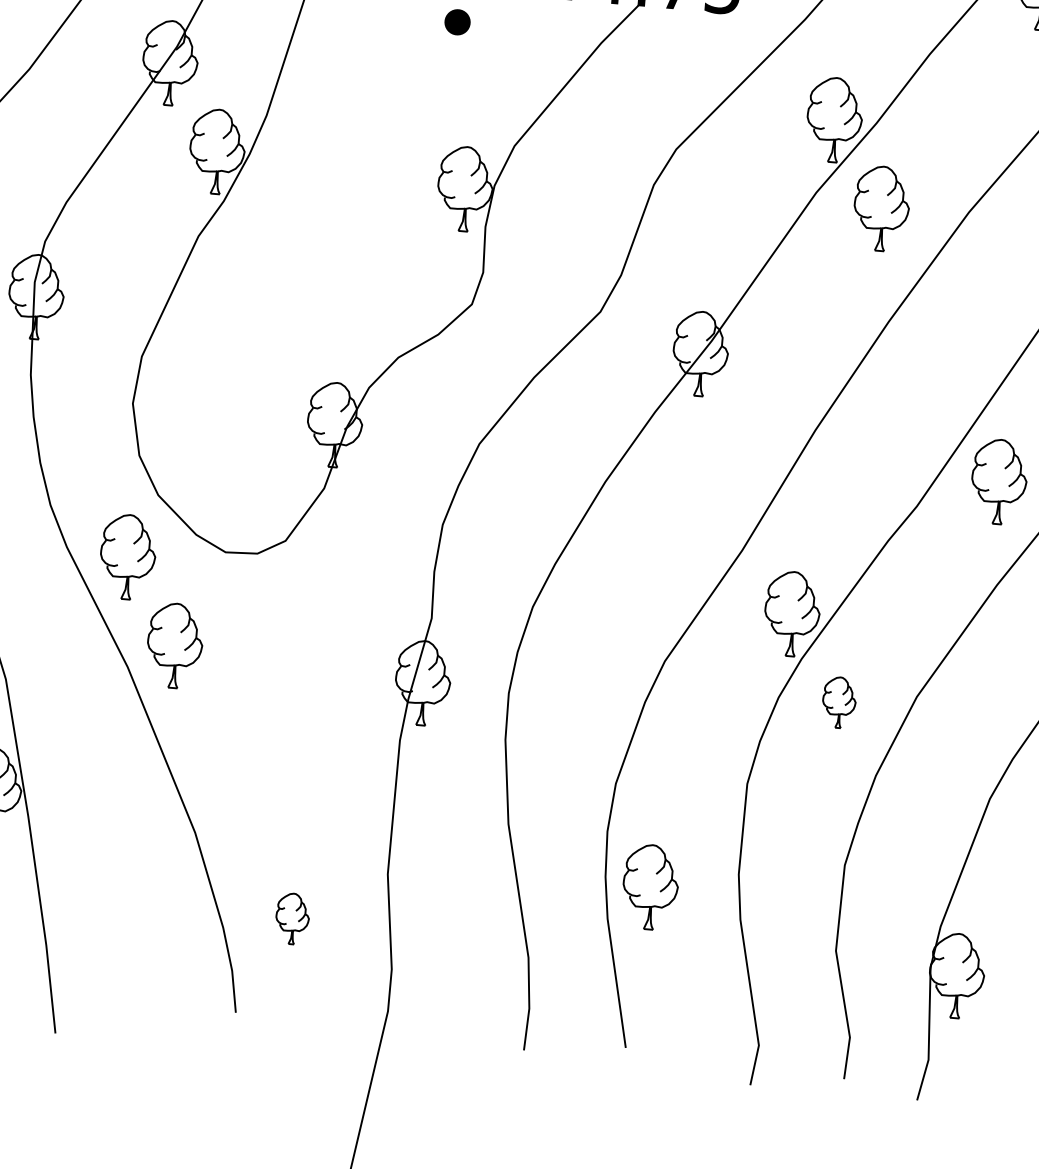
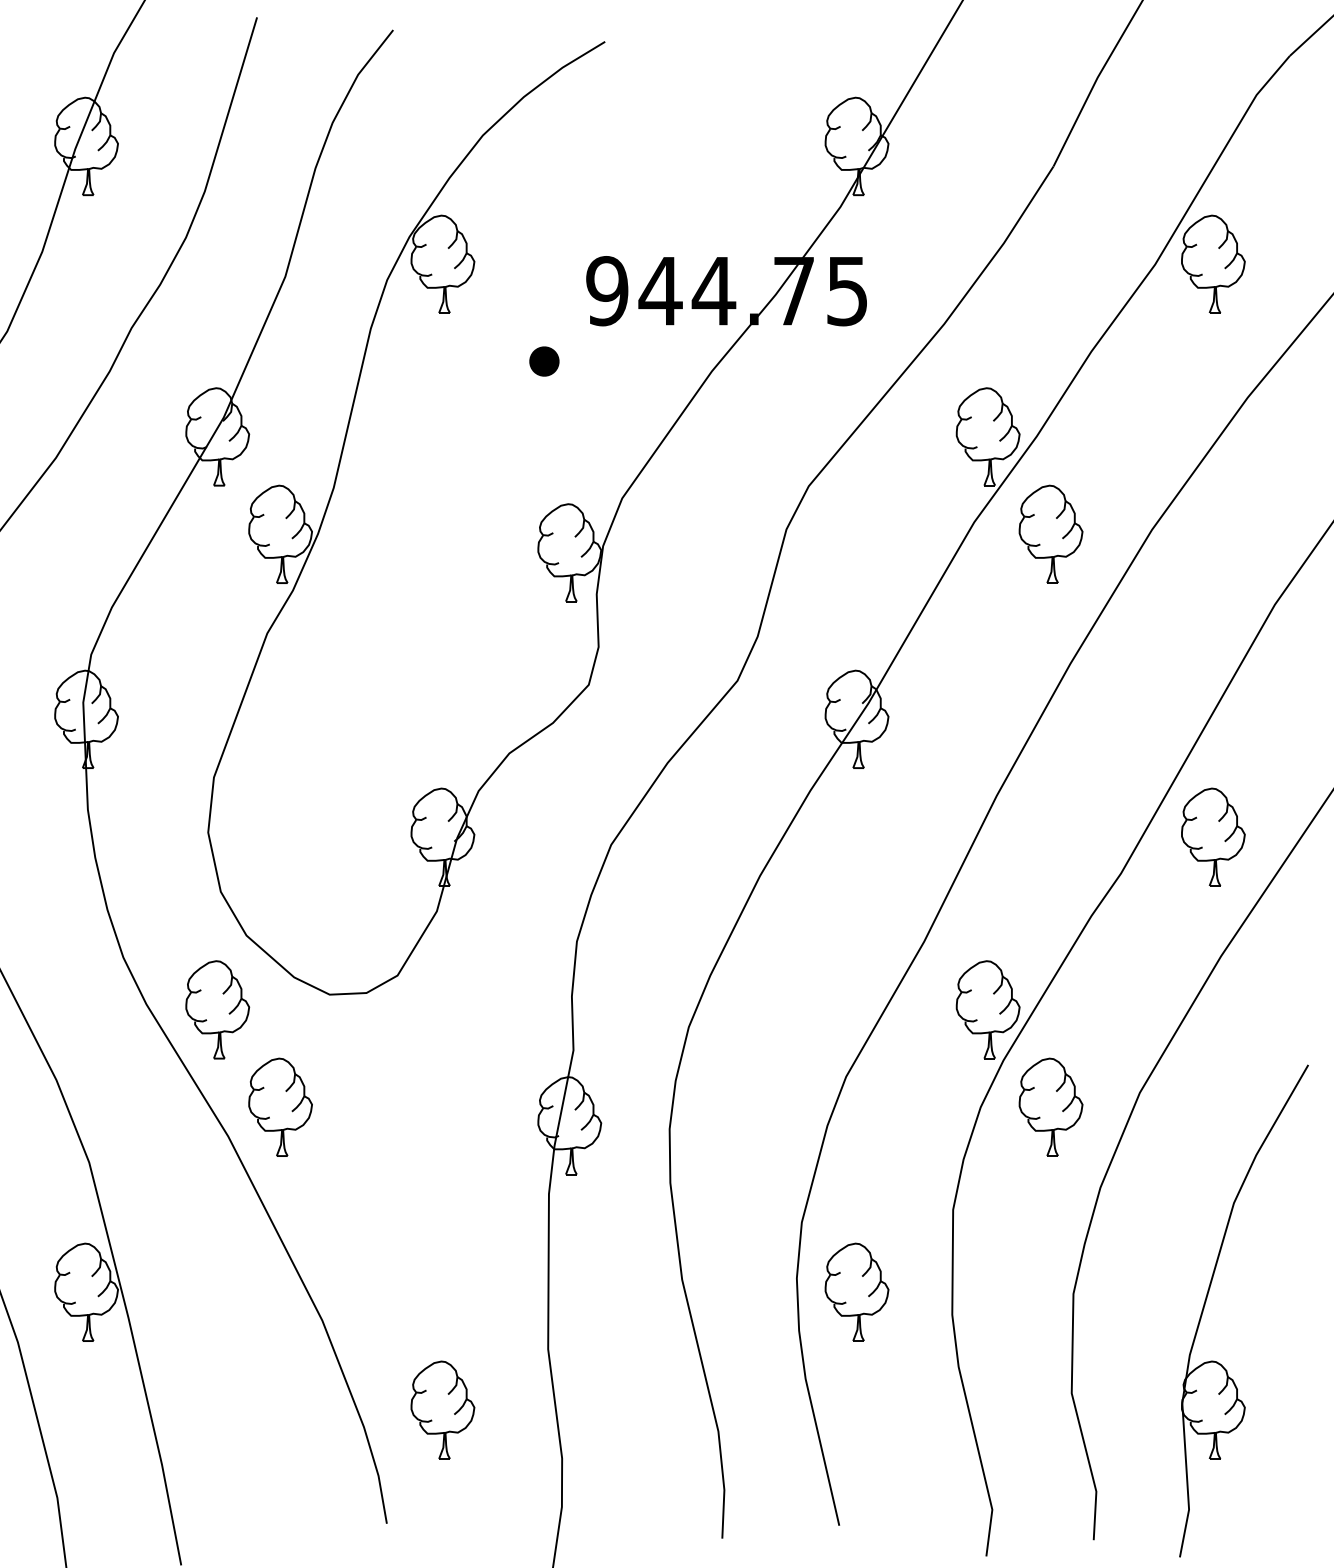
part: (838, 702) -> (1050, 1106), size x1.67
part: (650, 886) -> (856, 1291), moved
part: (292, 918) -> (442, 1409), size x1.67

